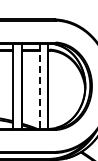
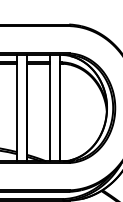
line: (39, 86) -> (49, 108), dashed -> solid

